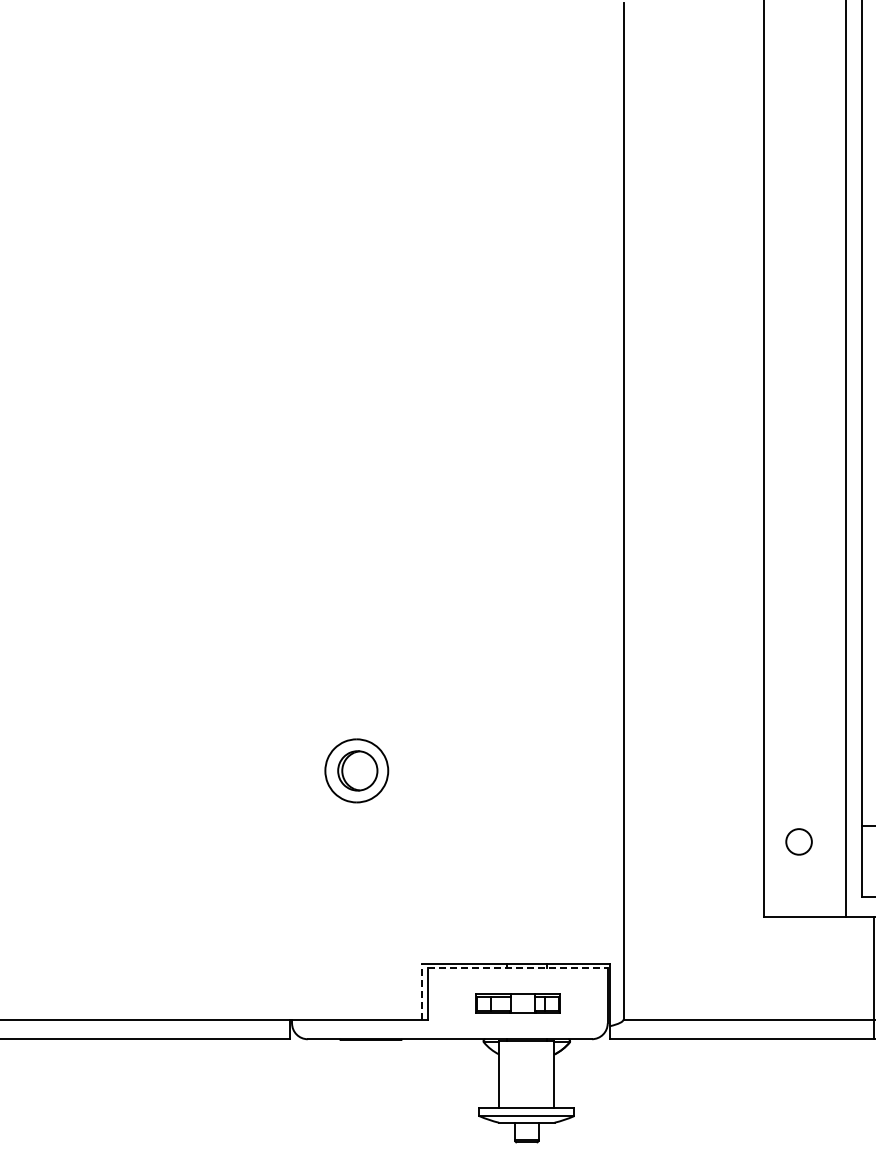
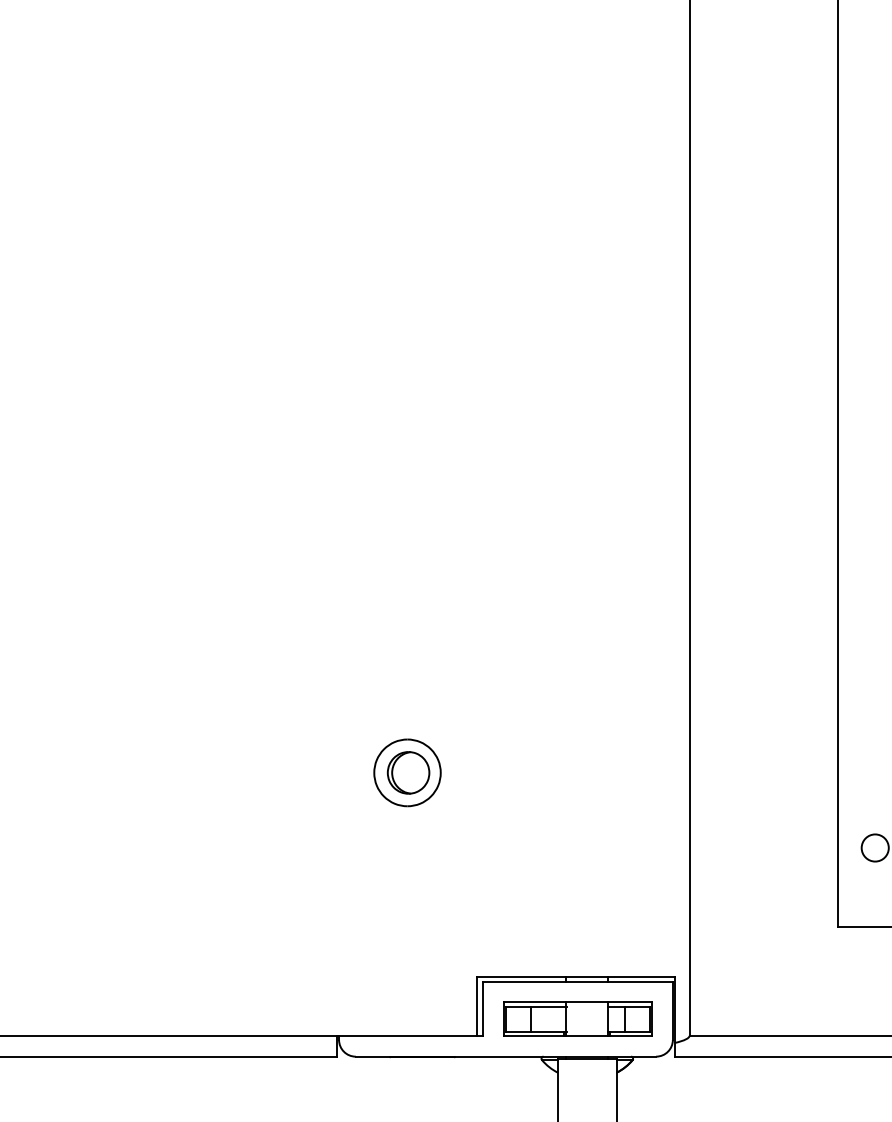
line: (517, 968) -> (577, 981), dashed -> solid
line: (422, 991) -> (476, 1006), dashed -> solid
part: (517, 1003) -> (577, 1018), size x1.67

